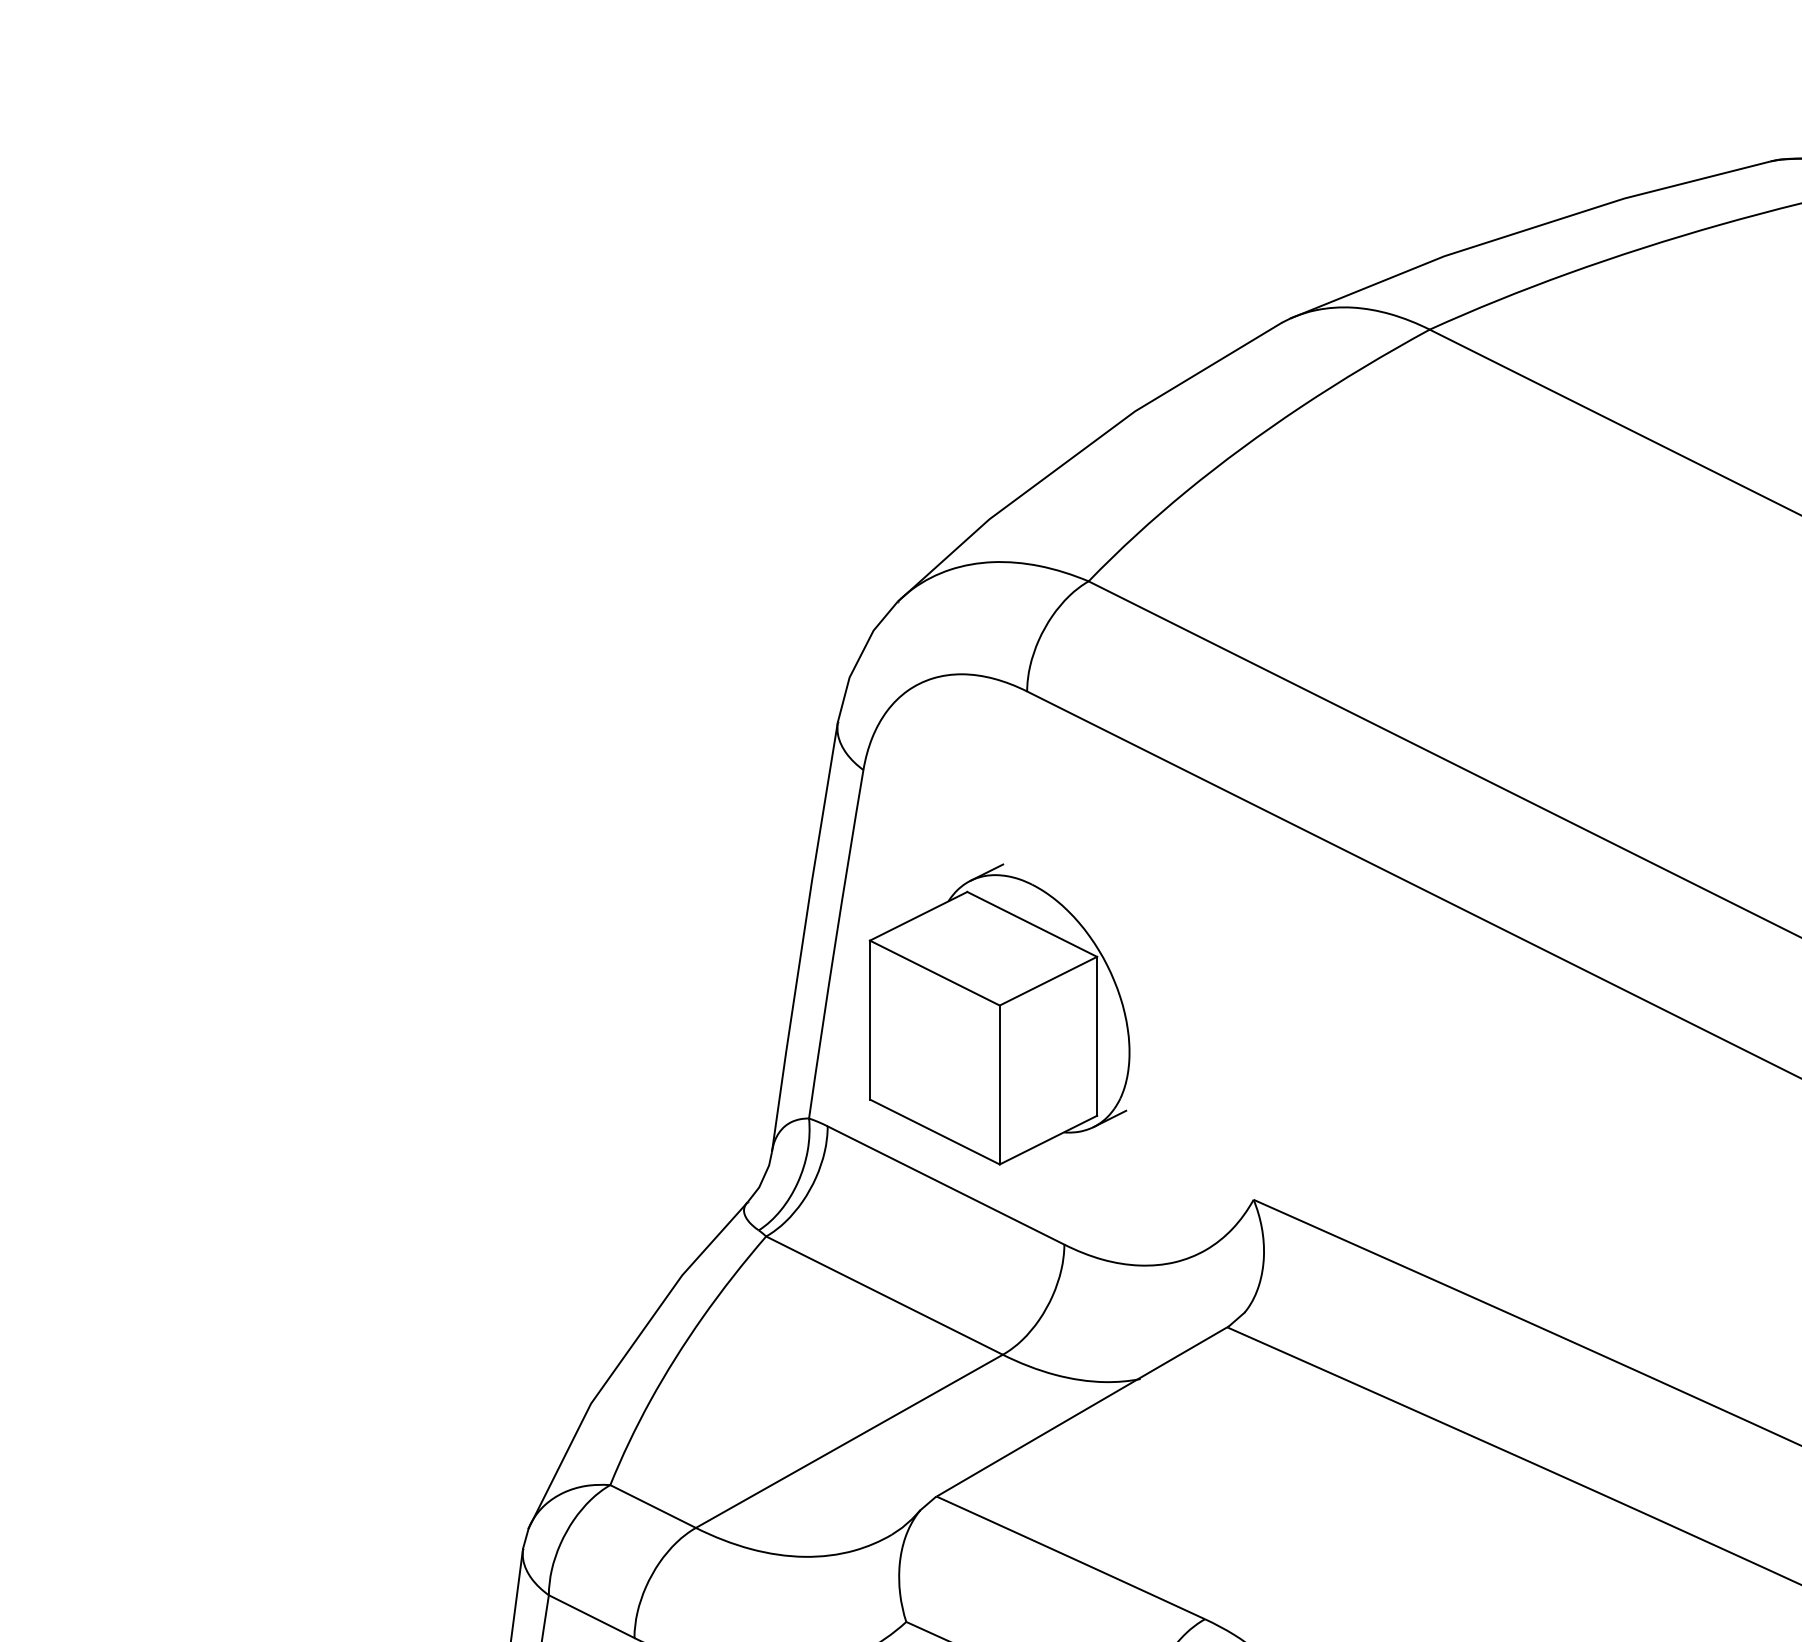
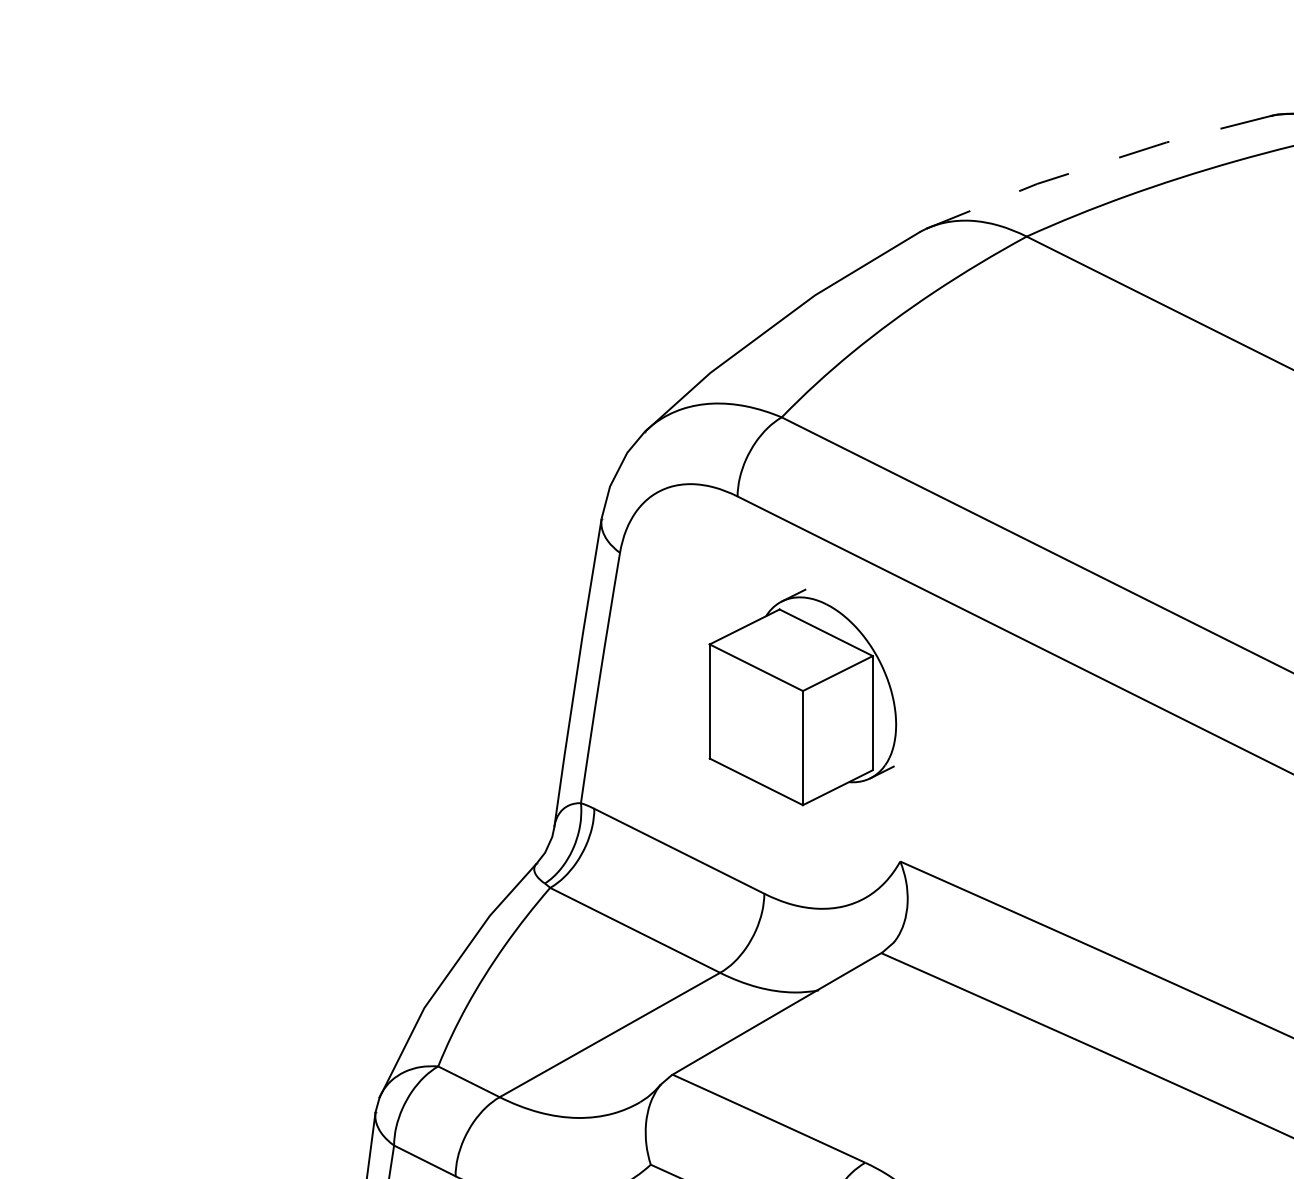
line: (1526, 230) -> (1096, 165), solid -> dashed
part: (999, 1014) -> (802, 697), moved

